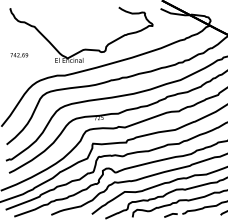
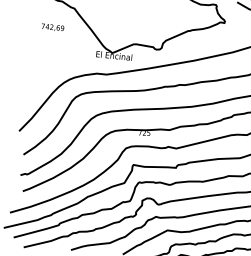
text: (19, 55) -> (53, 27), moved

